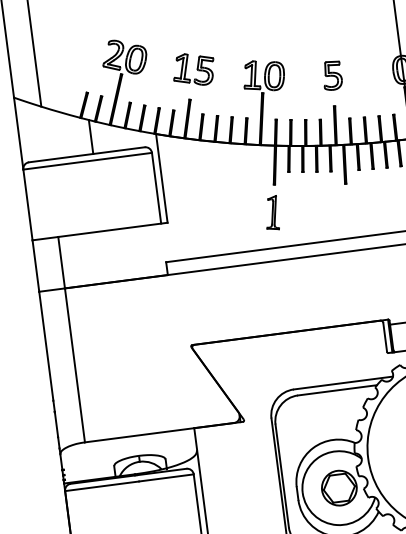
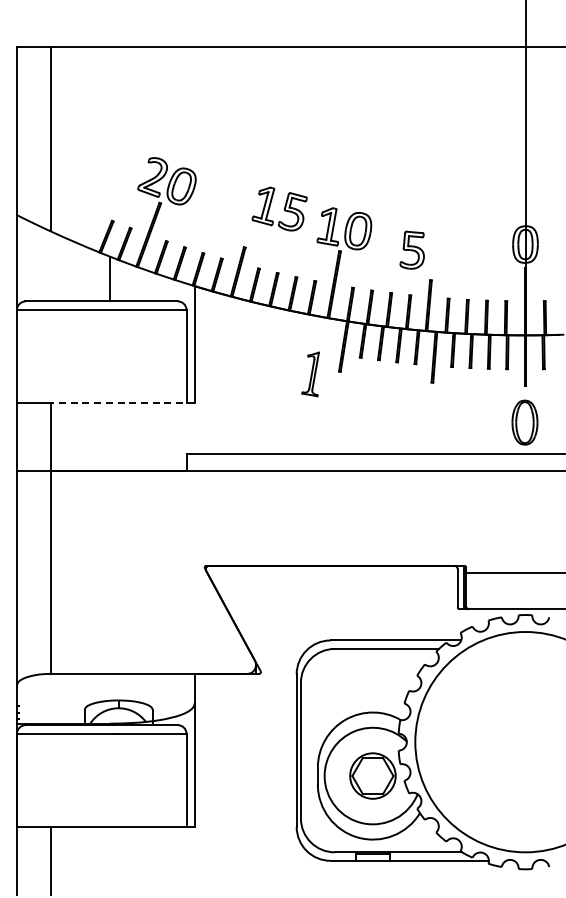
part: (193, 69) -> (279, 208), moved
part: (331, 75) -> (411, 249), moved
part: (271, 213) -> (310, 374), moved
line: (112, 230) -> (122, 403), solid -> dashed

